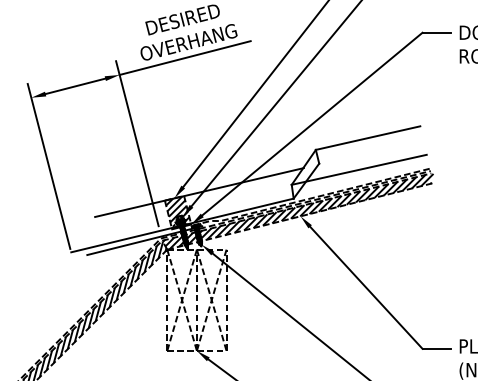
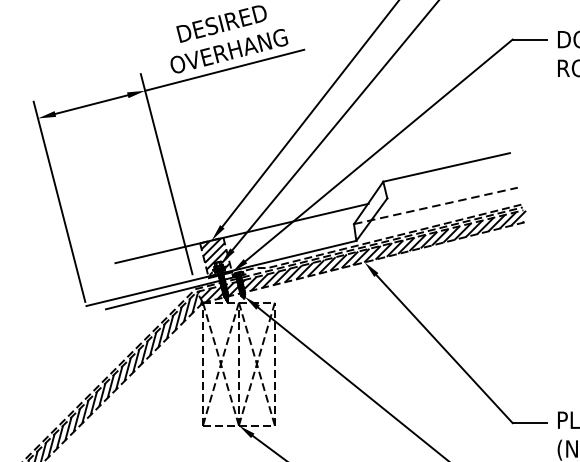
line: (359, 169) -> (436, 205), solid -> dashed

